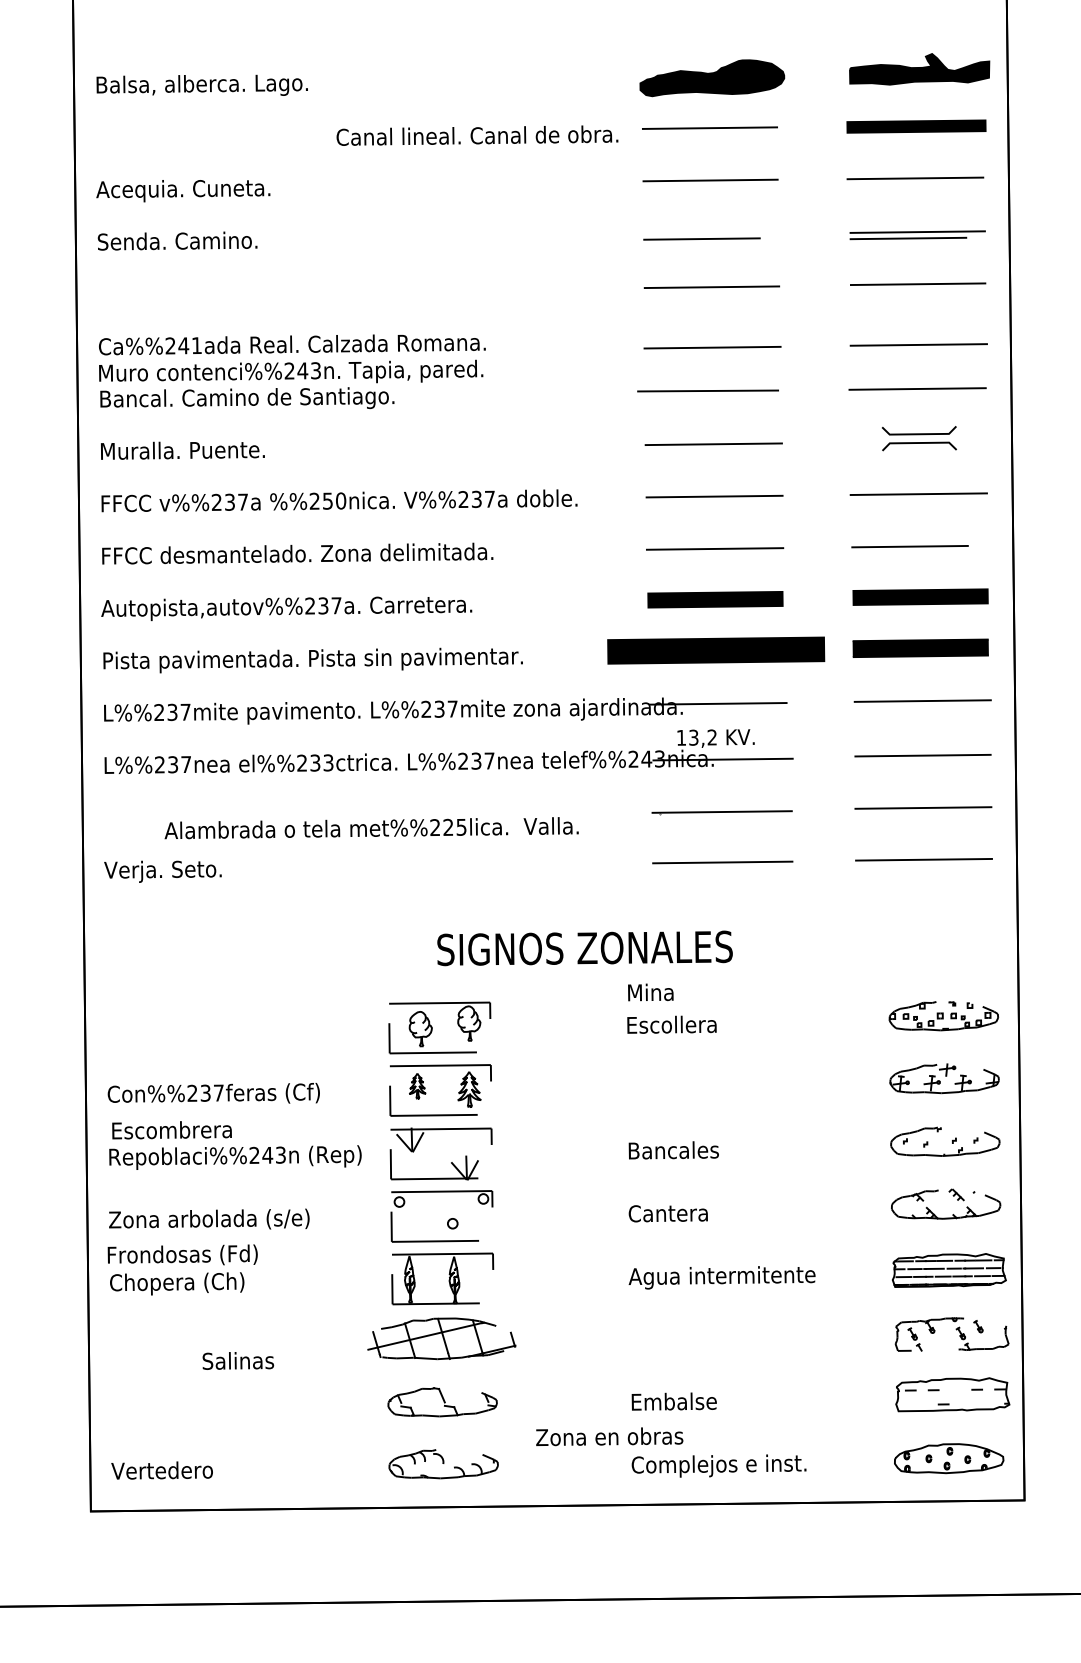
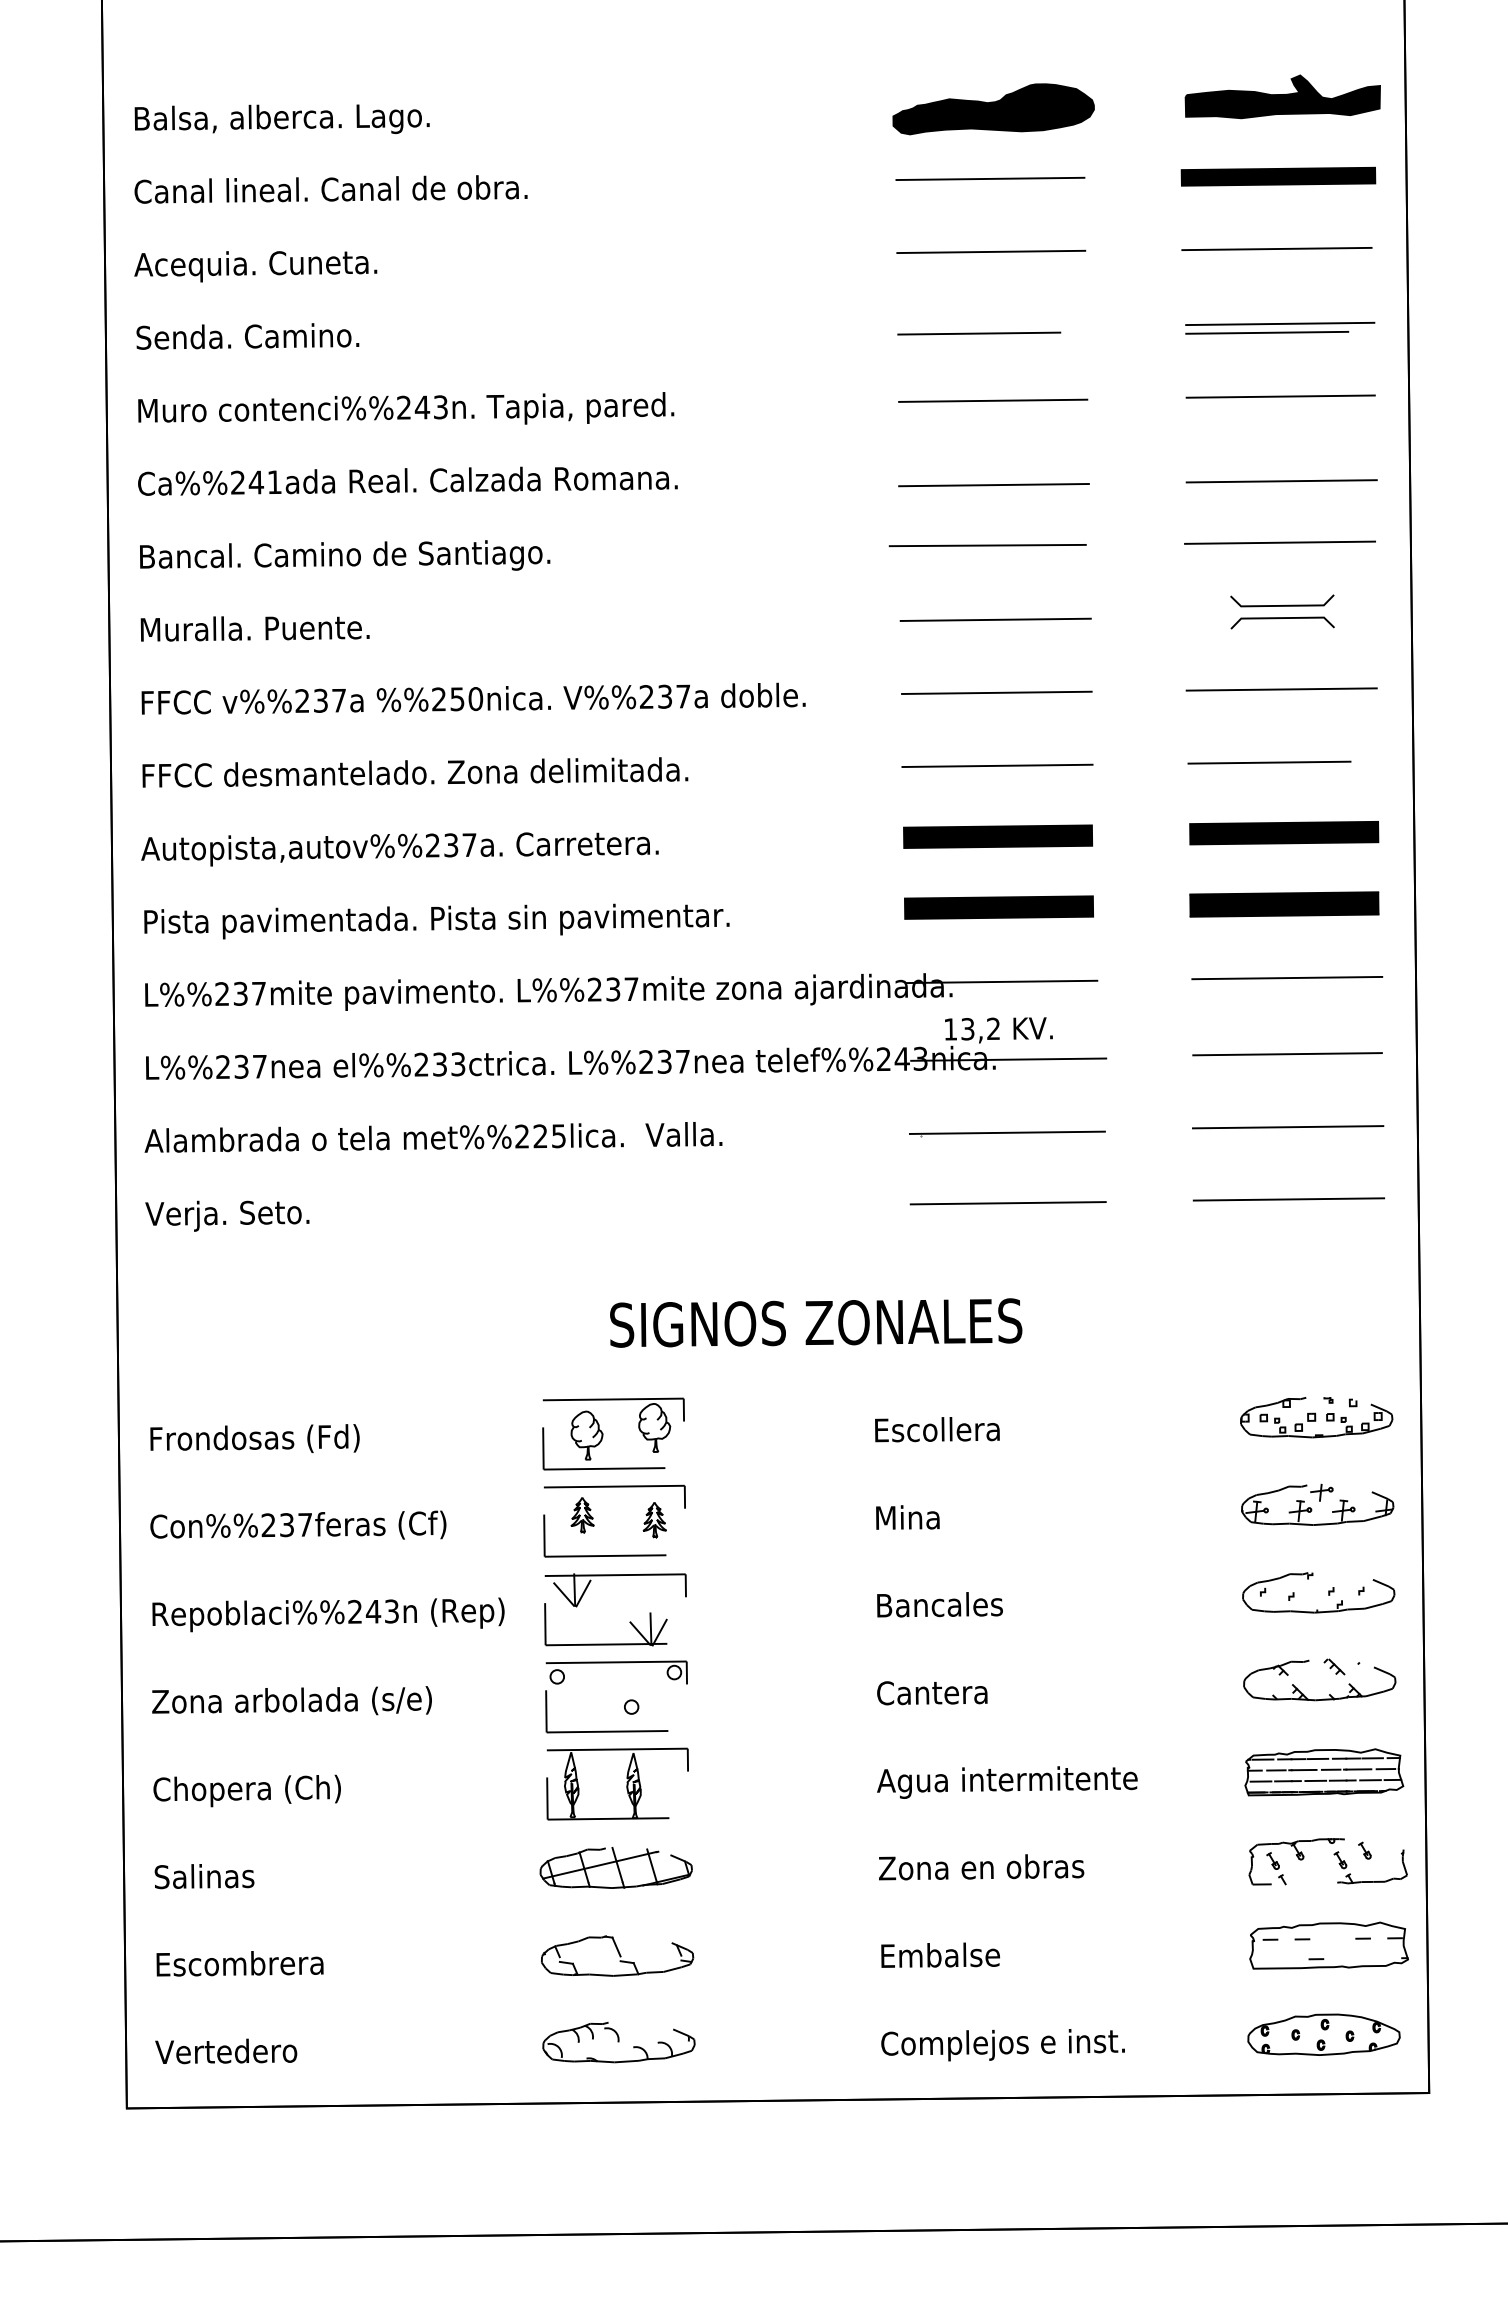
text: (477, 135) -> (330, 189), moved
text: (291, 371) -> (406, 408), moved
part: (715, 650) -> (998, 907), size x0.62
text: (371, 828) -> (433, 1137), moved
text: (650, 992) -> (907, 1517), moved
part: (469, 1089) -> (654, 1520), size x0.71
text: (171, 1130) -> (239, 1963), moved
text: (182, 1254) -> (254, 1438), moved
part: (441, 1338) -> (615, 1867), size x0.71
text: (238, 1360) -> (204, 1876), moved
text: (609, 1436) -> (981, 1867), moved

